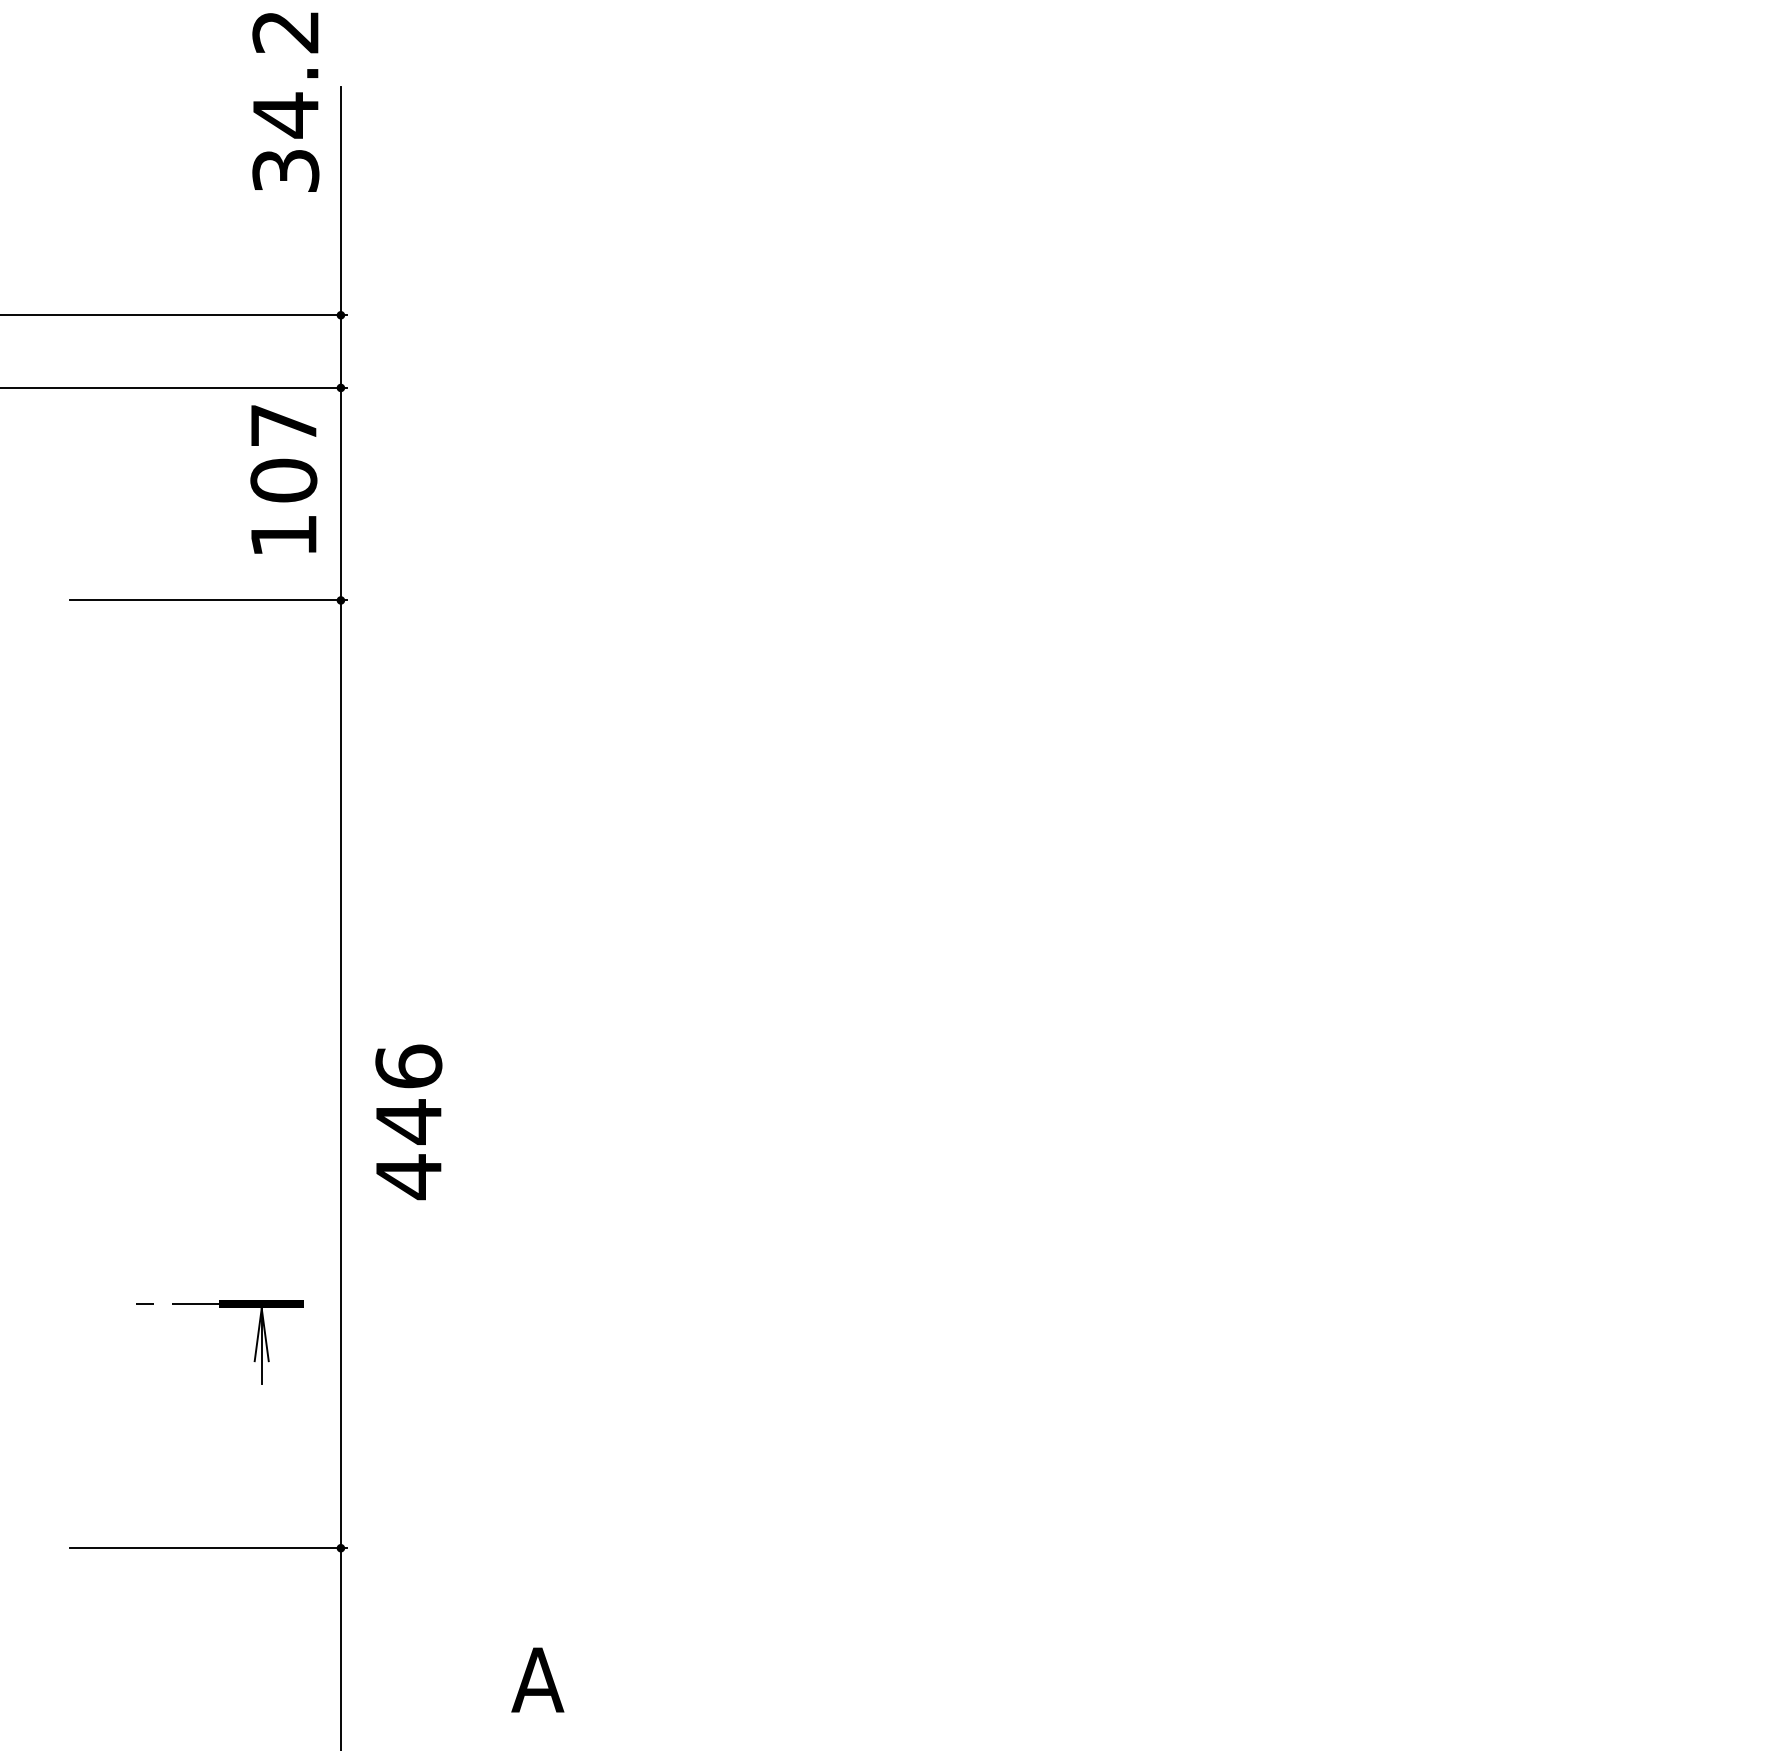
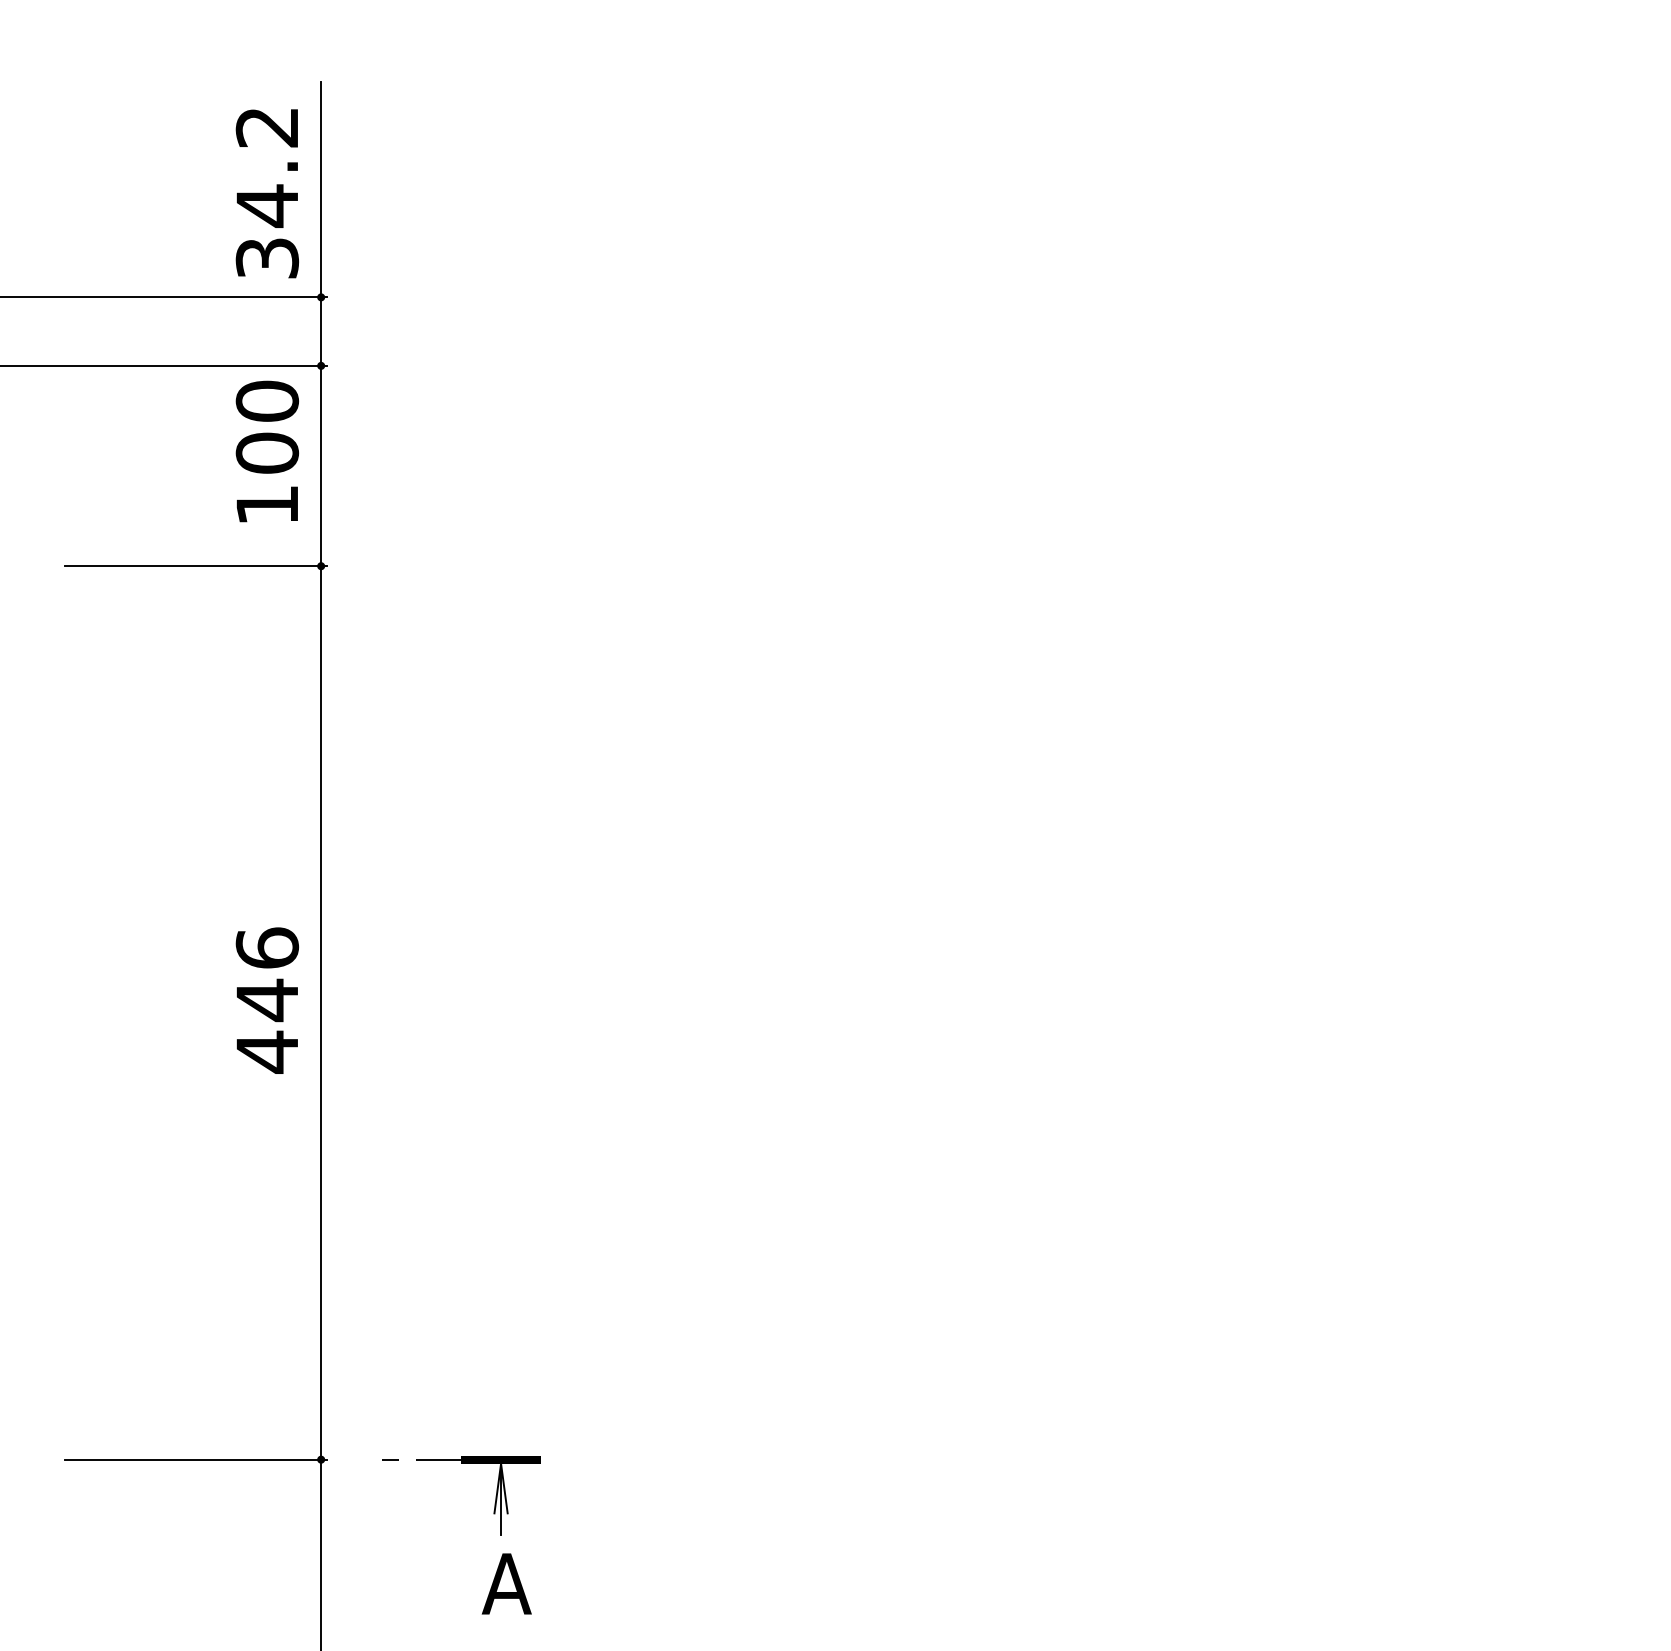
text: (285, 101) -> (267, 192), moved
text: (283, 425) -> (267, 401), 107 -> 100
text: (408, 1122) -> (267, 1000), moved
part: (219, 1307) -> (461, 1462), moved

